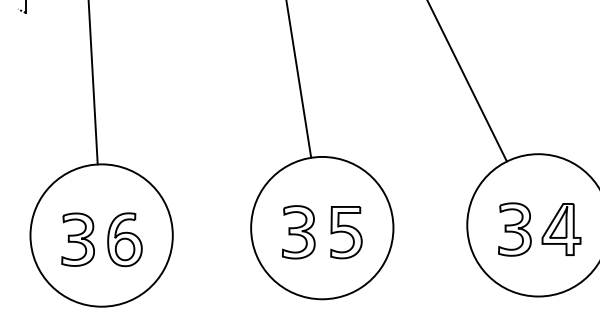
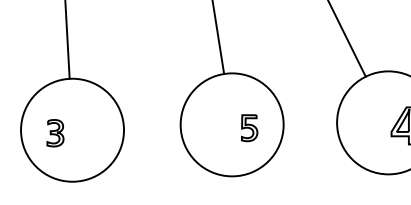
part: (514, 229) -> (371, 125), removed
part: (298, 232) -> (214, 128), removed
part: (346, 232) -> (249, 128), size x0.7
part: (77, 239) -> (55, 133), size x0.7
part: (124, 239) -> (89, 133), removed

